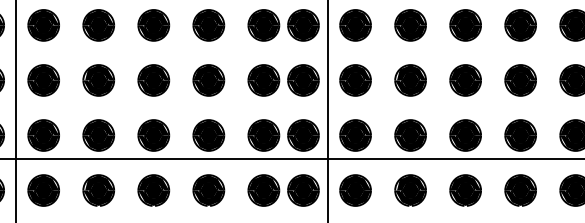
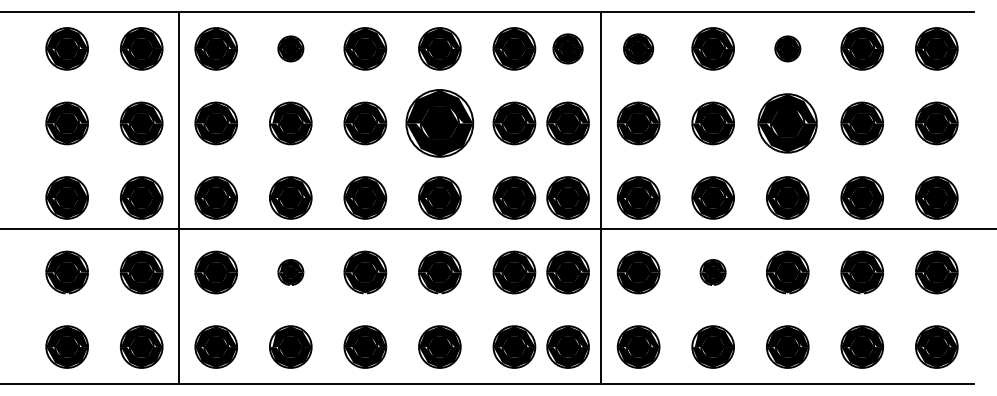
part: (98, 25) -> (290, 48), size x0.6
part: (303, 25) -> (567, 48), size x0.7
part: (355, 25) -> (638, 48), size x0.7
part: (465, 25) -> (787, 48), size x0.6
part: (208, 80) -> (439, 123), size x1.6
part: (465, 80) -> (787, 123), size x1.4
part: (98, 190) -> (290, 272), size x0.6
part: (410, 190) -> (712, 272), size x0.6

